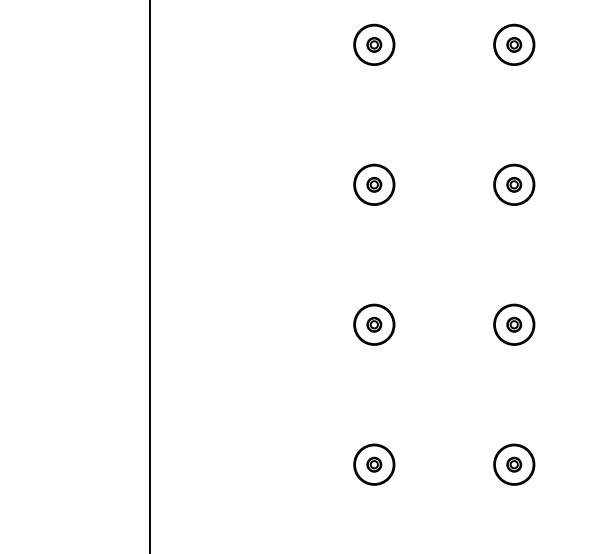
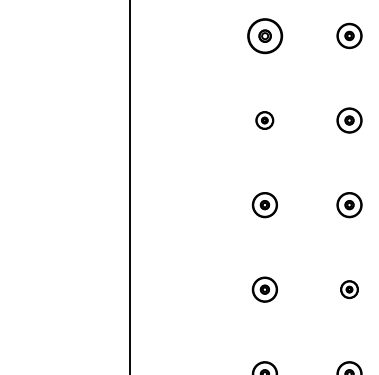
part: (373, 44) -> (264, 35), size x1.4
part: (373, 184) -> (264, 120), size x0.7
part: (514, 464) -> (349, 289), size x0.7

